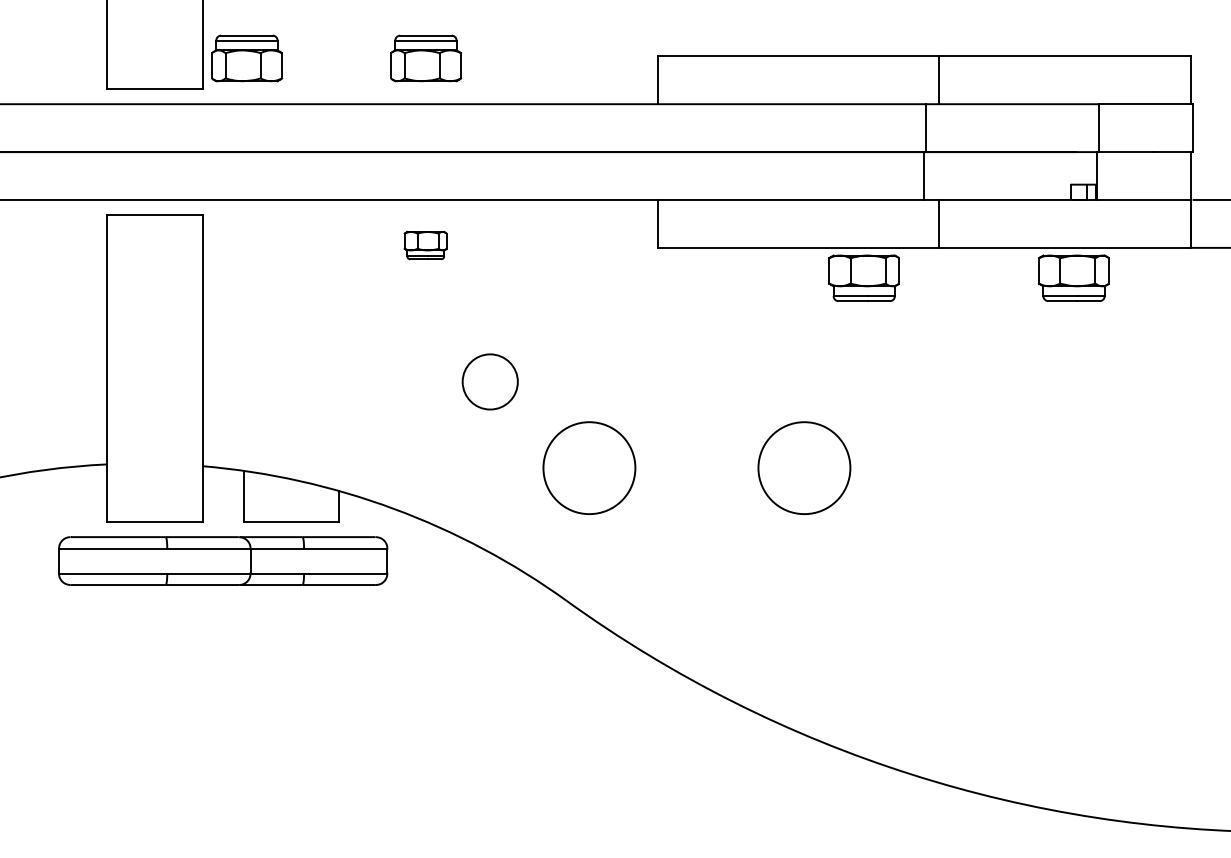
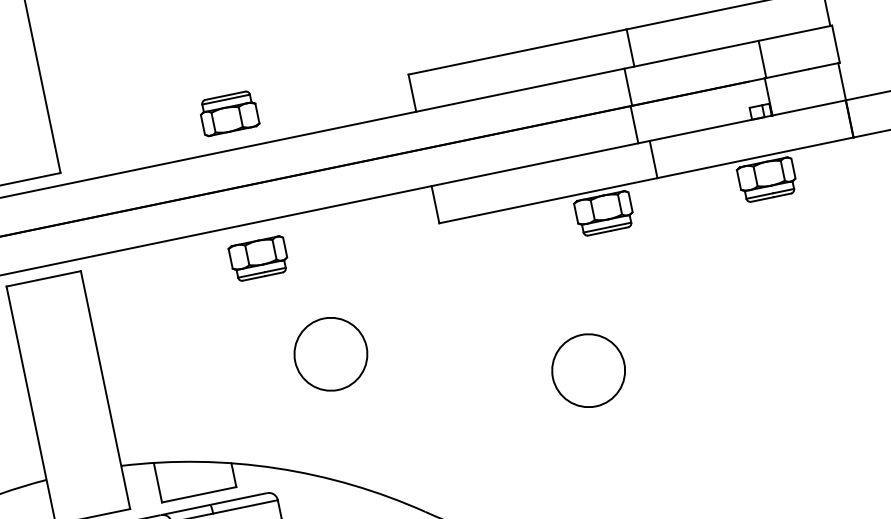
part: (247, 58) -> (90, 142), removed
part: (425, 245) -> (258, 258), size x1.67
circle: (490, 381) -> (331, 353), size x1.67
circle: (589, 467) -> (421, 404), removed

